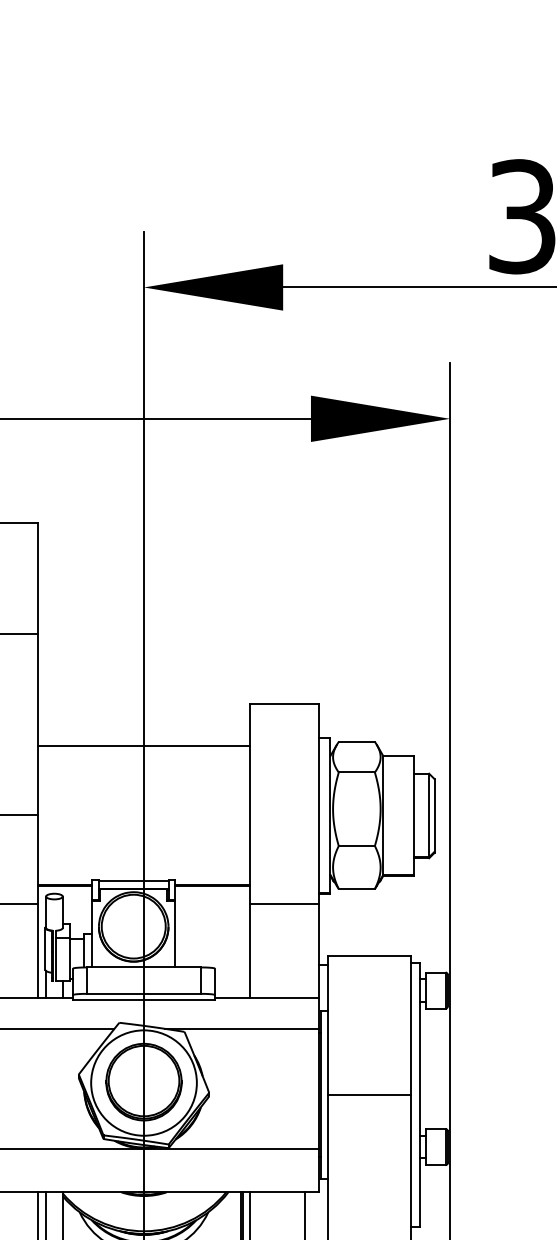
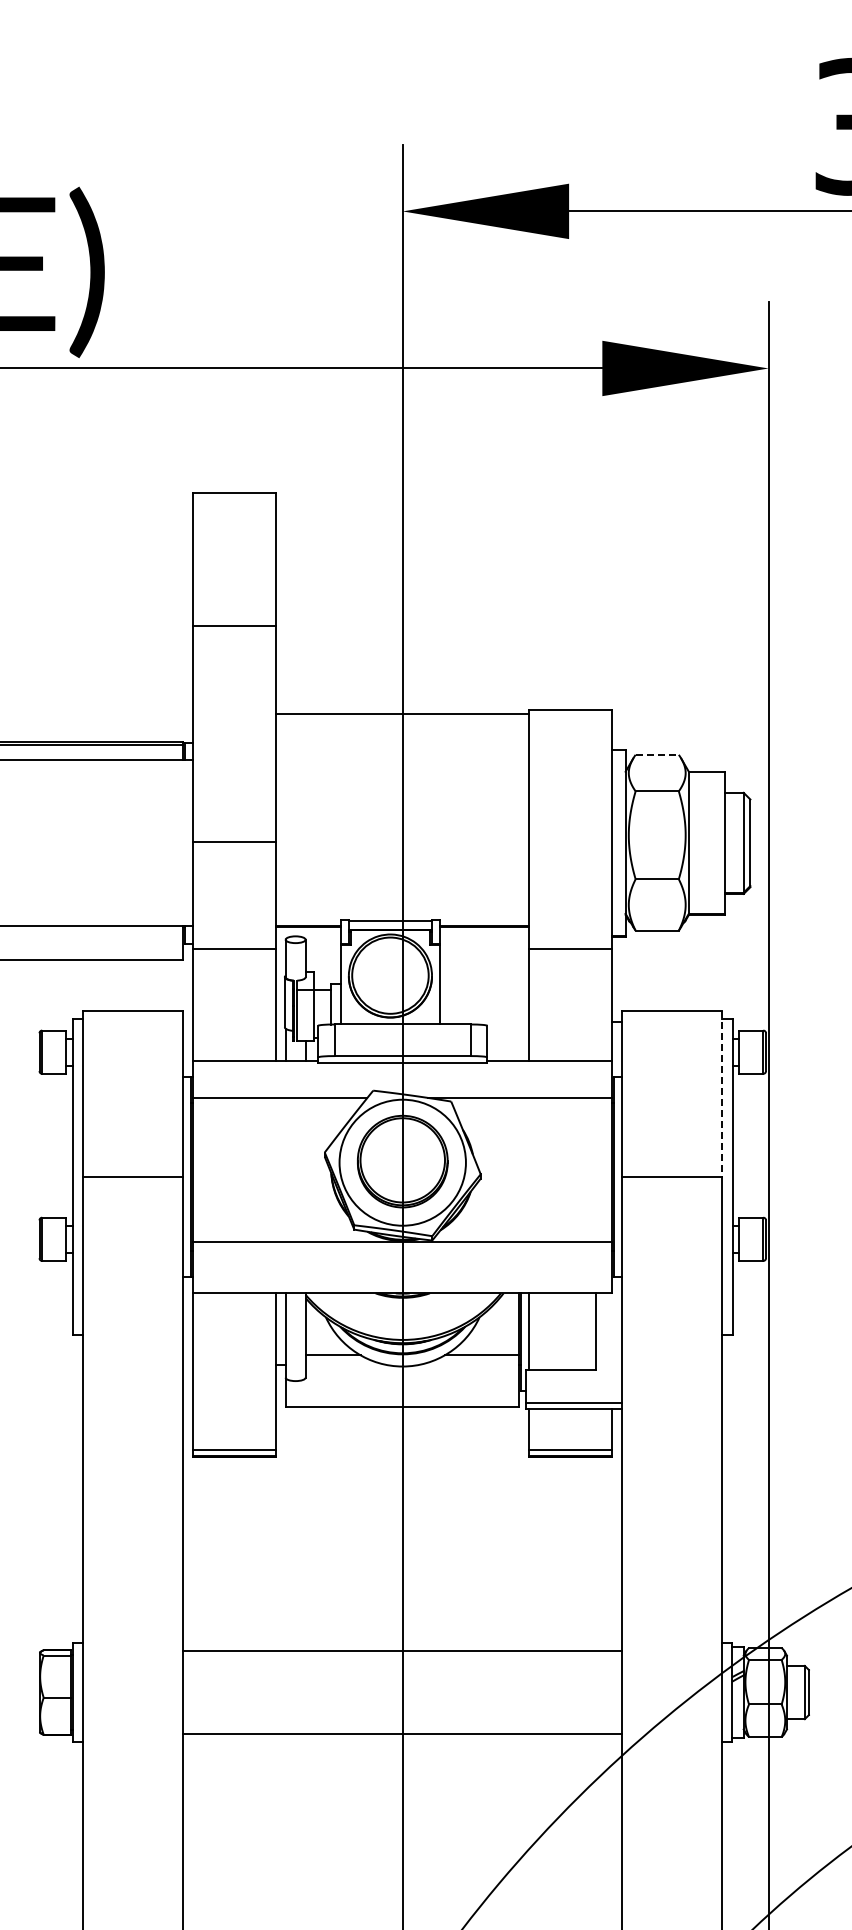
line: (357, 741) -> (657, 754), solid -> dashed
line: (143, 745) -> (402, 713), moved
line: (411, 1025) -> (722, 1094), solid -> dashed

